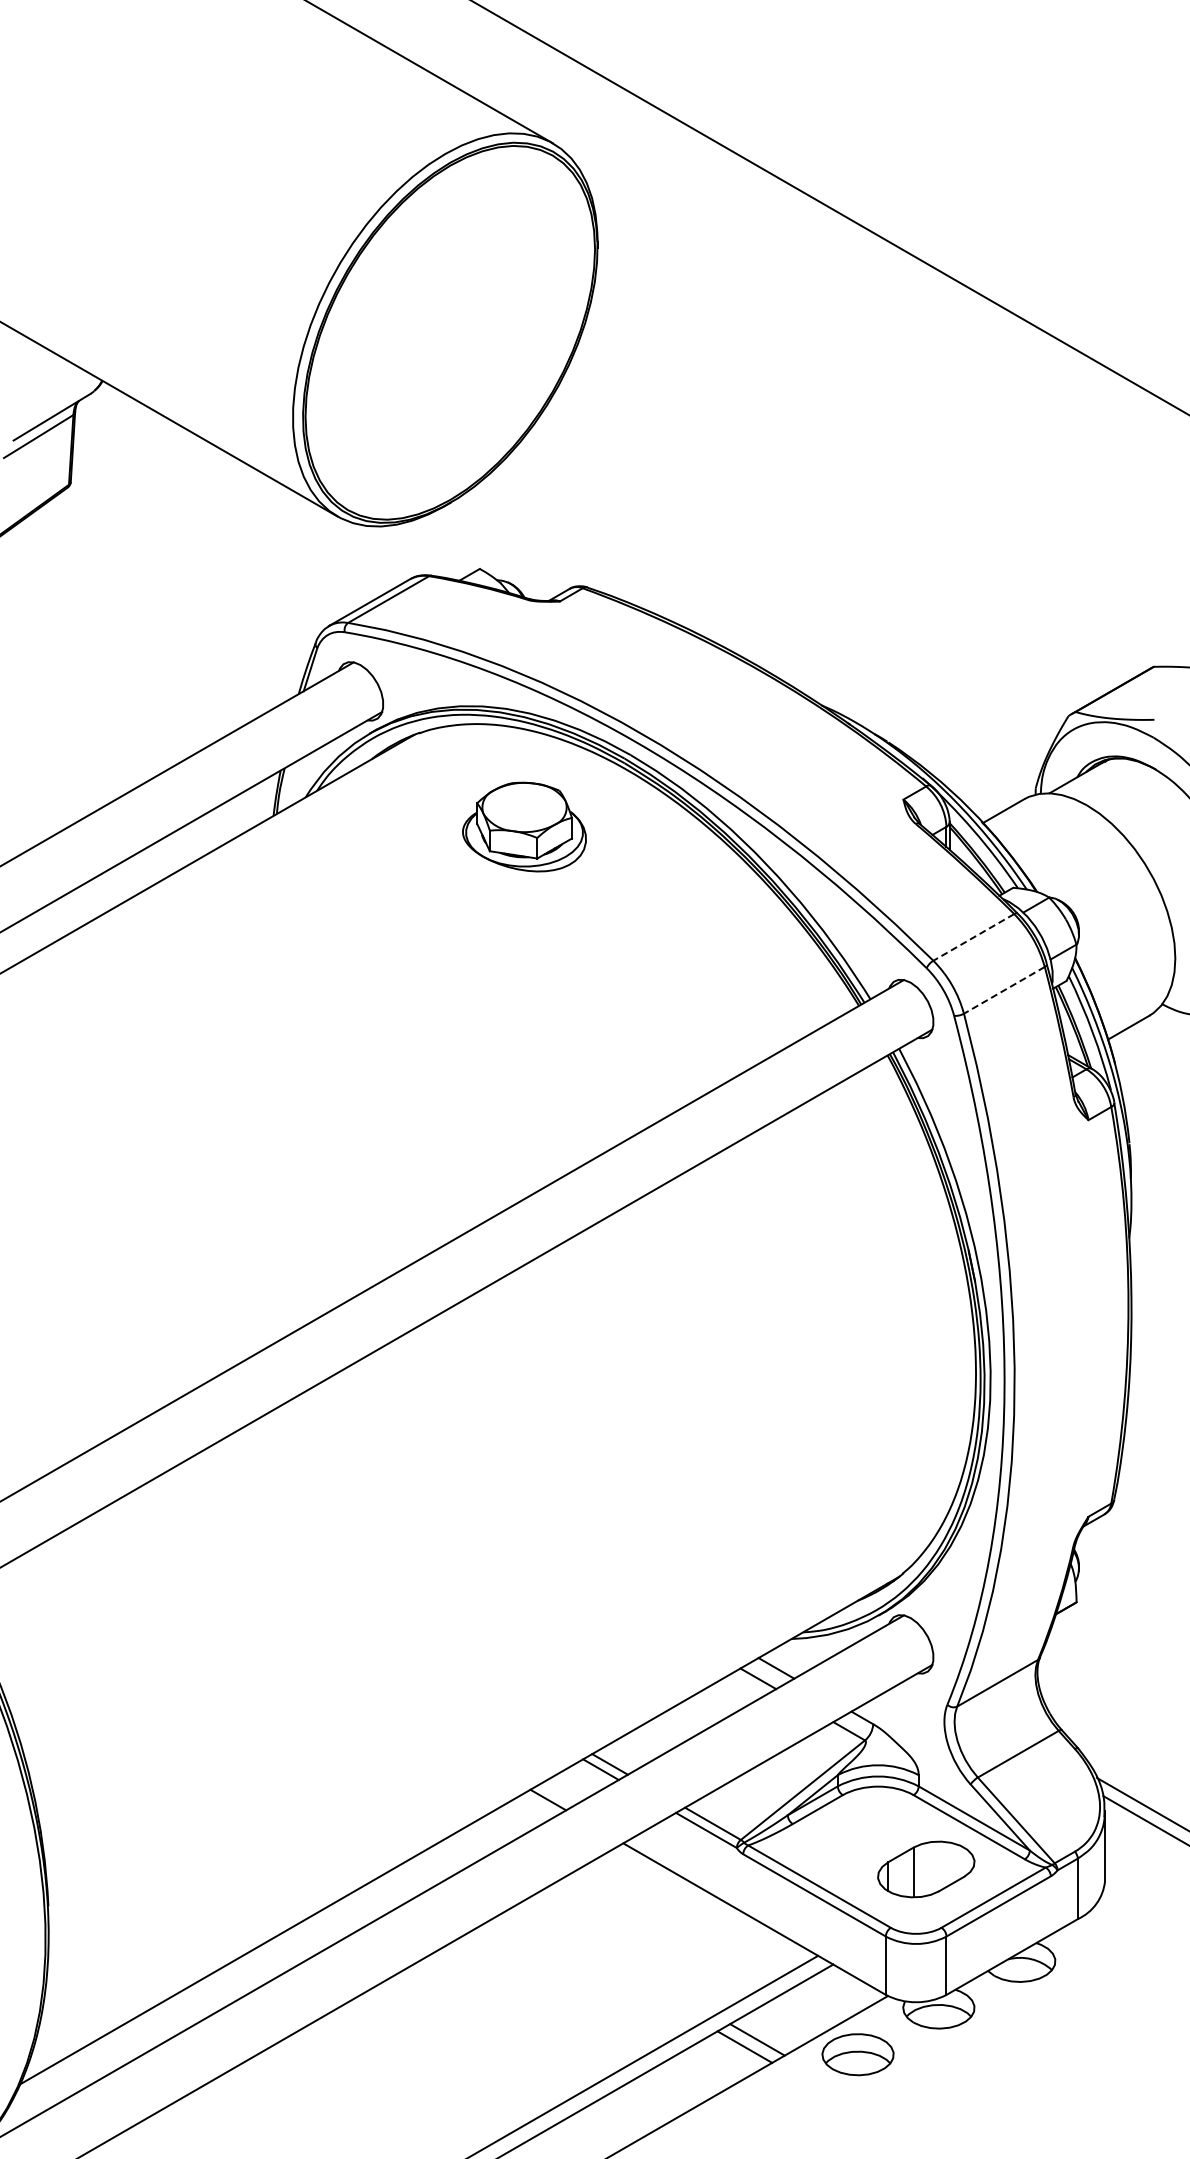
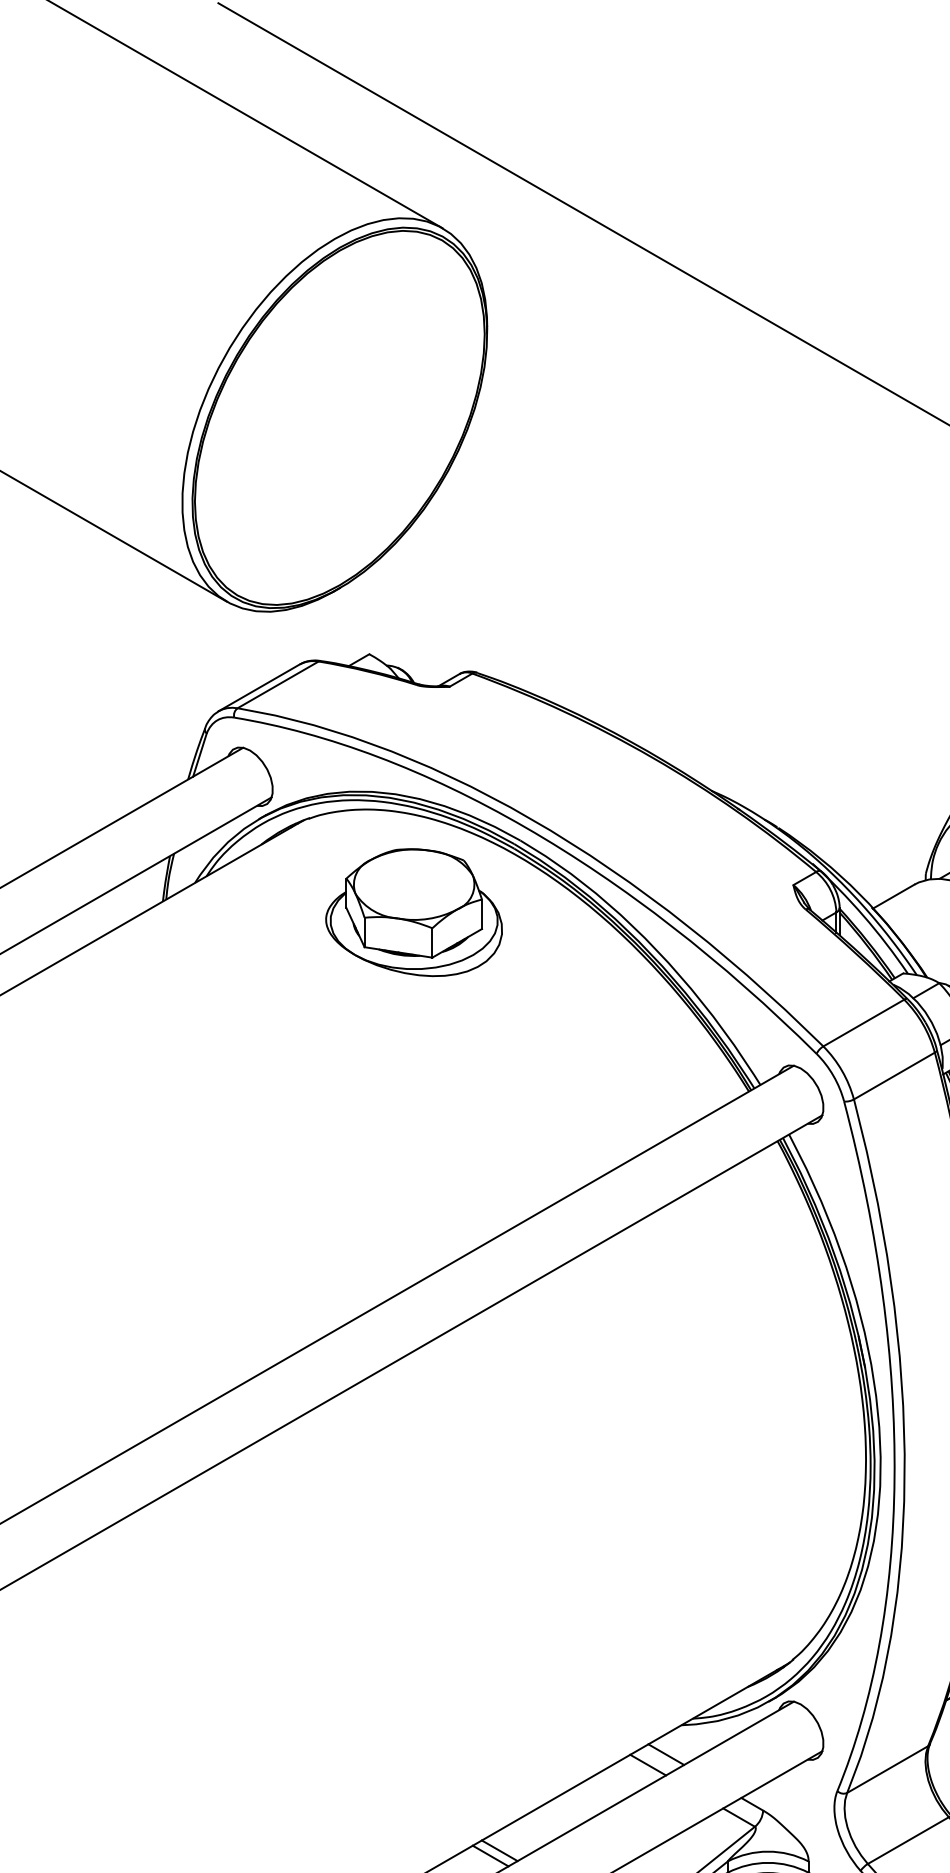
part: (524, 826) -> (414, 912), size x1.43
line: (973, 937) -> (863, 1023), dashed -> solid
line: (1004, 990) -> (894, 1076), dashed -> solid

